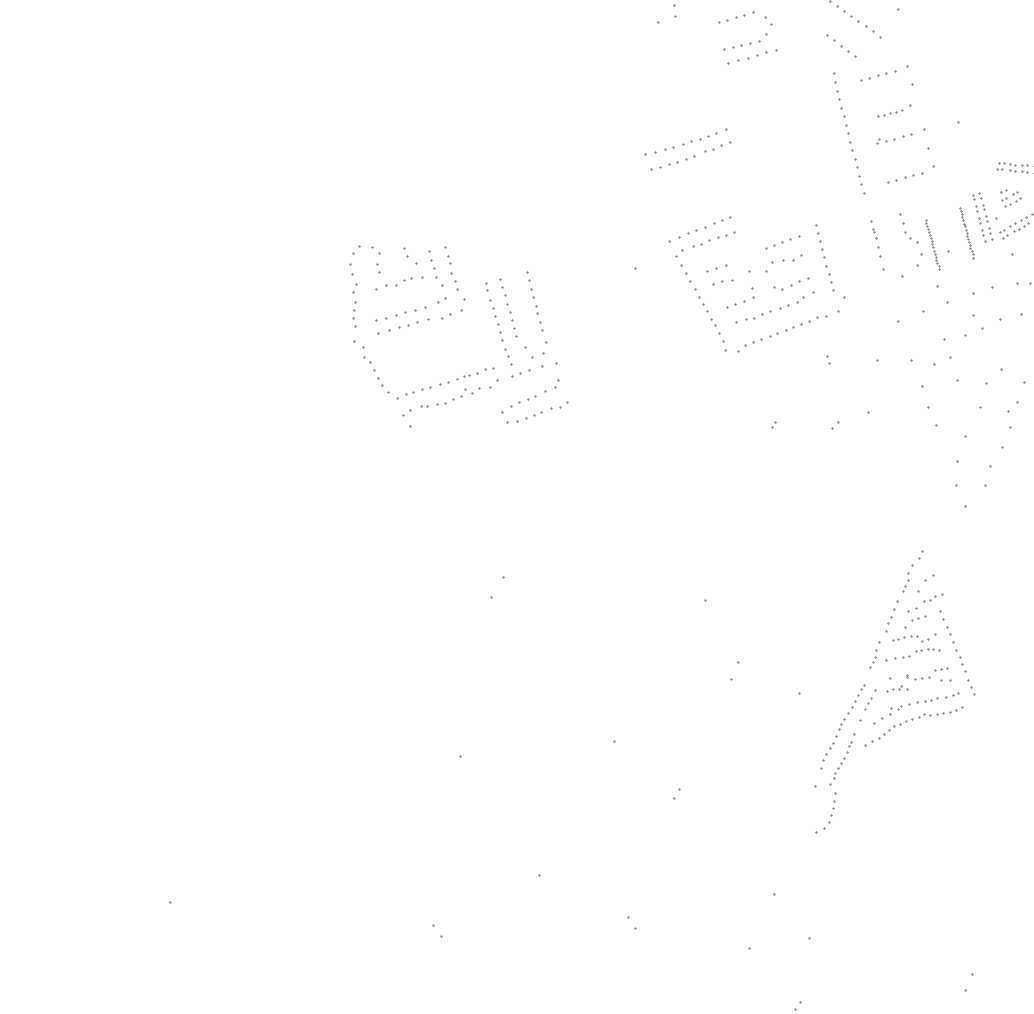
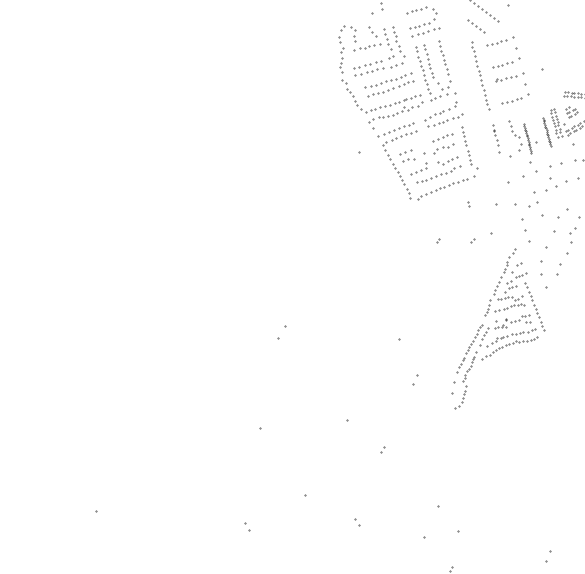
part: (895, 110) -> (506, 62), size x1.43
part: (451, 317) -> (396, 66), moved
part: (895, 691) -> (499, 328), moved

